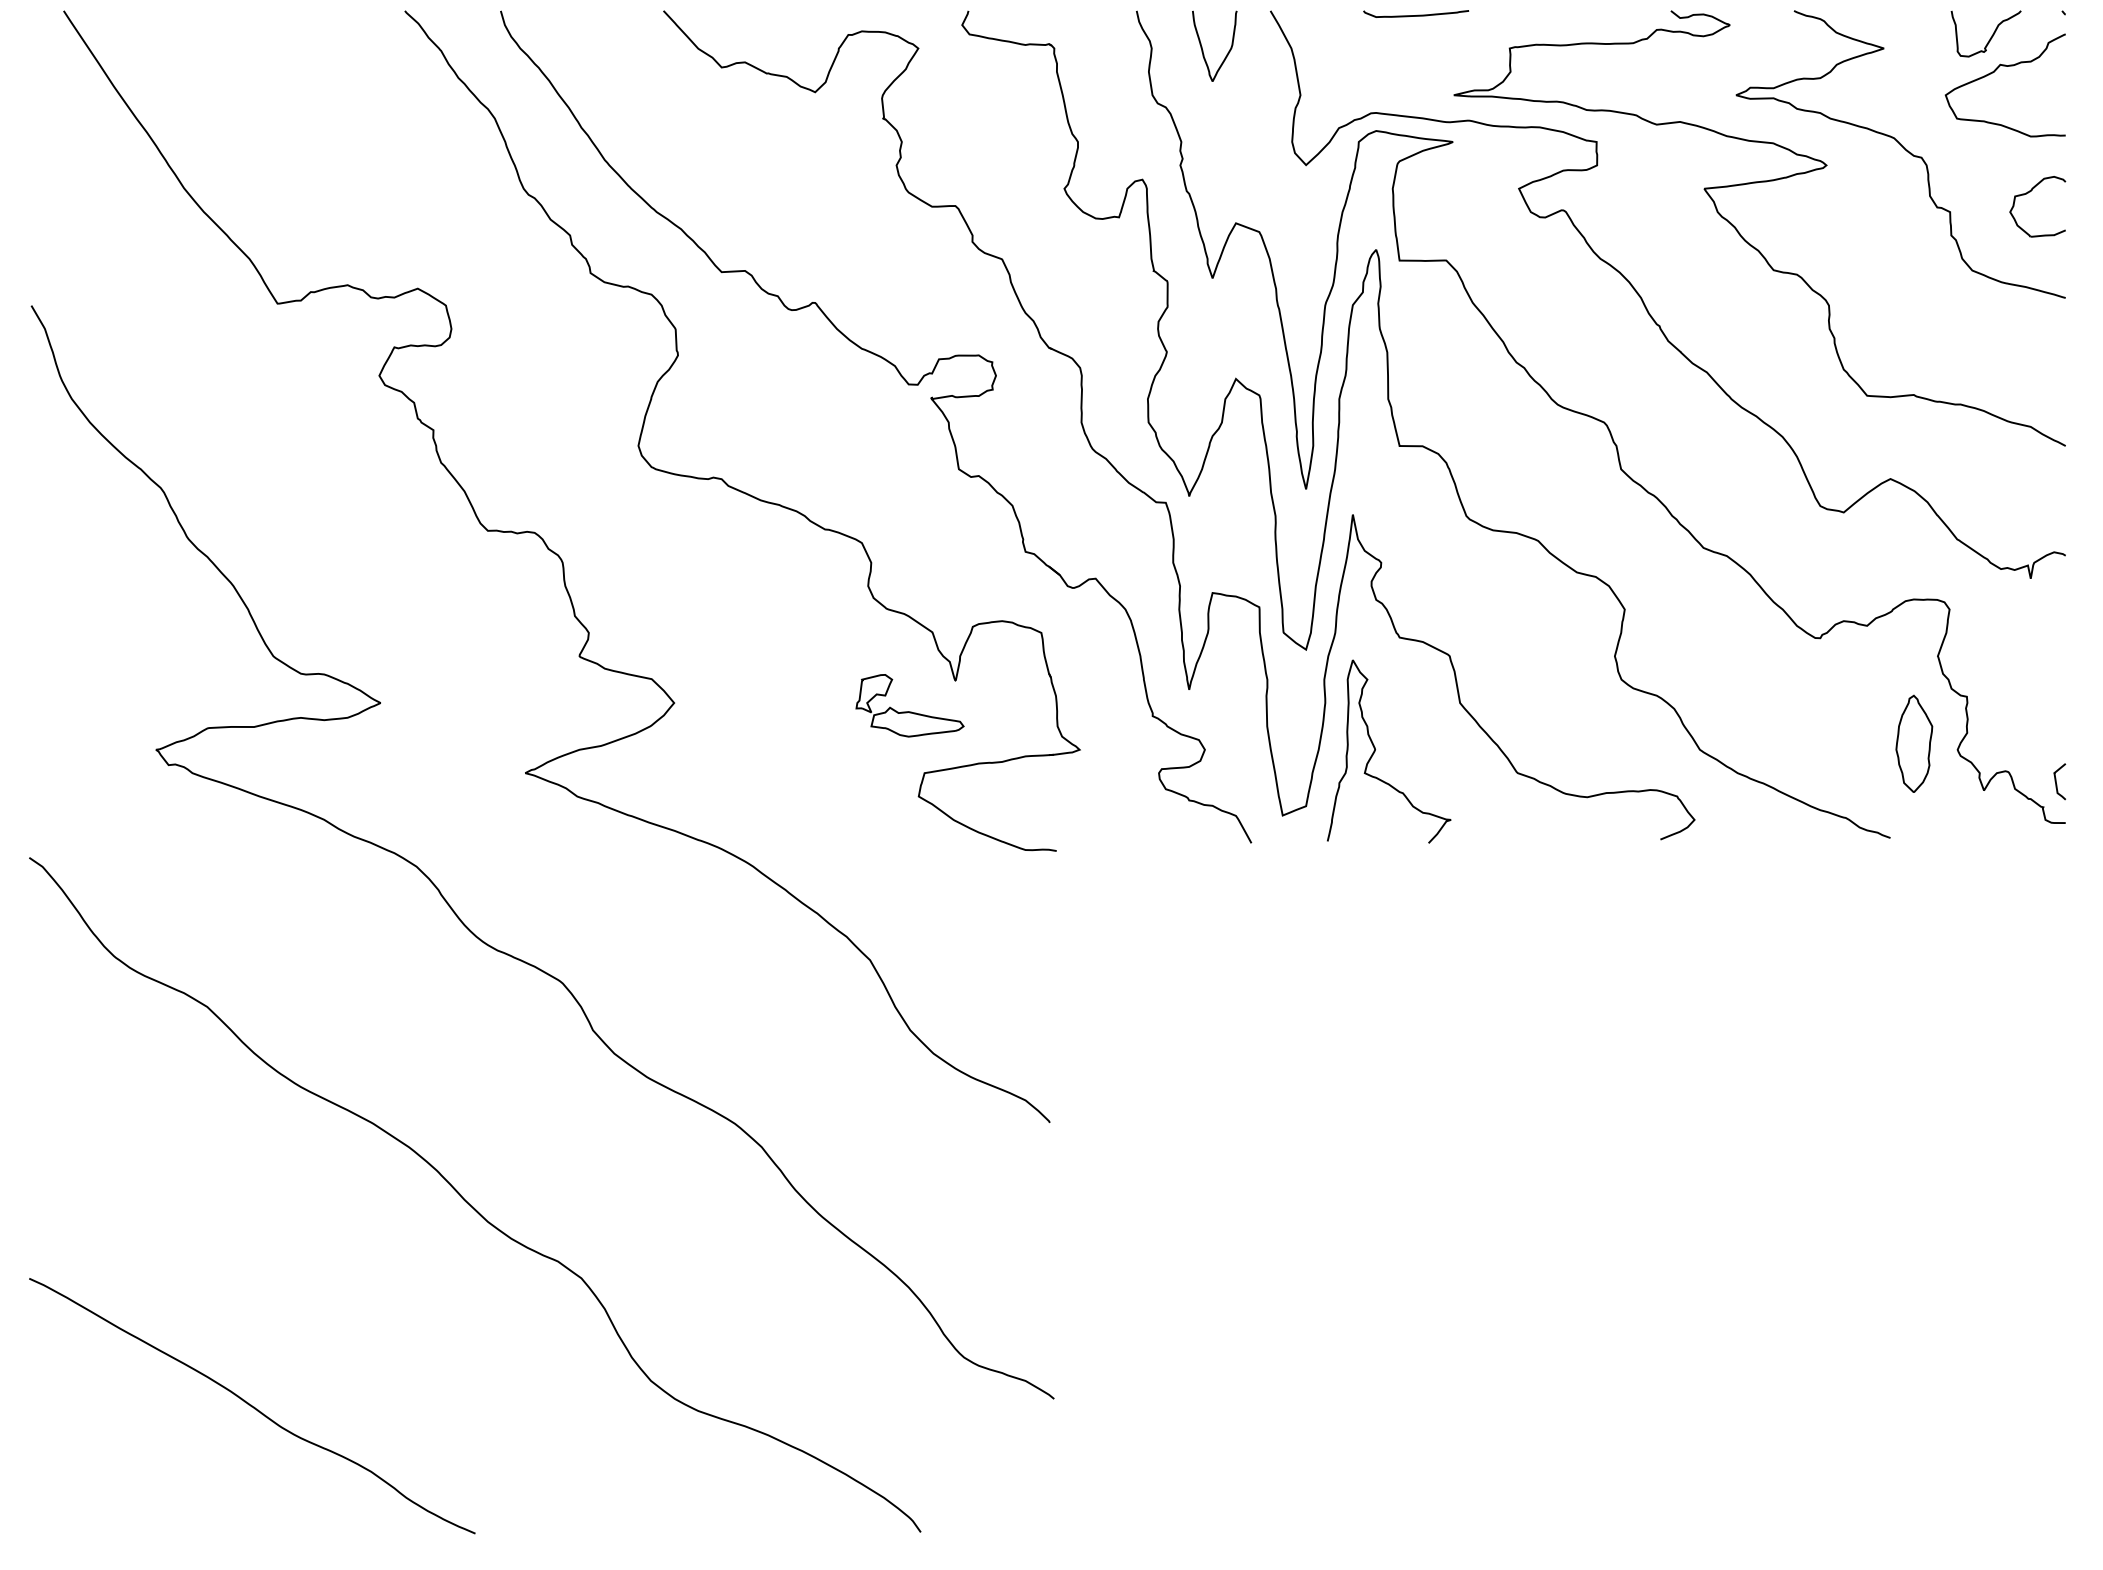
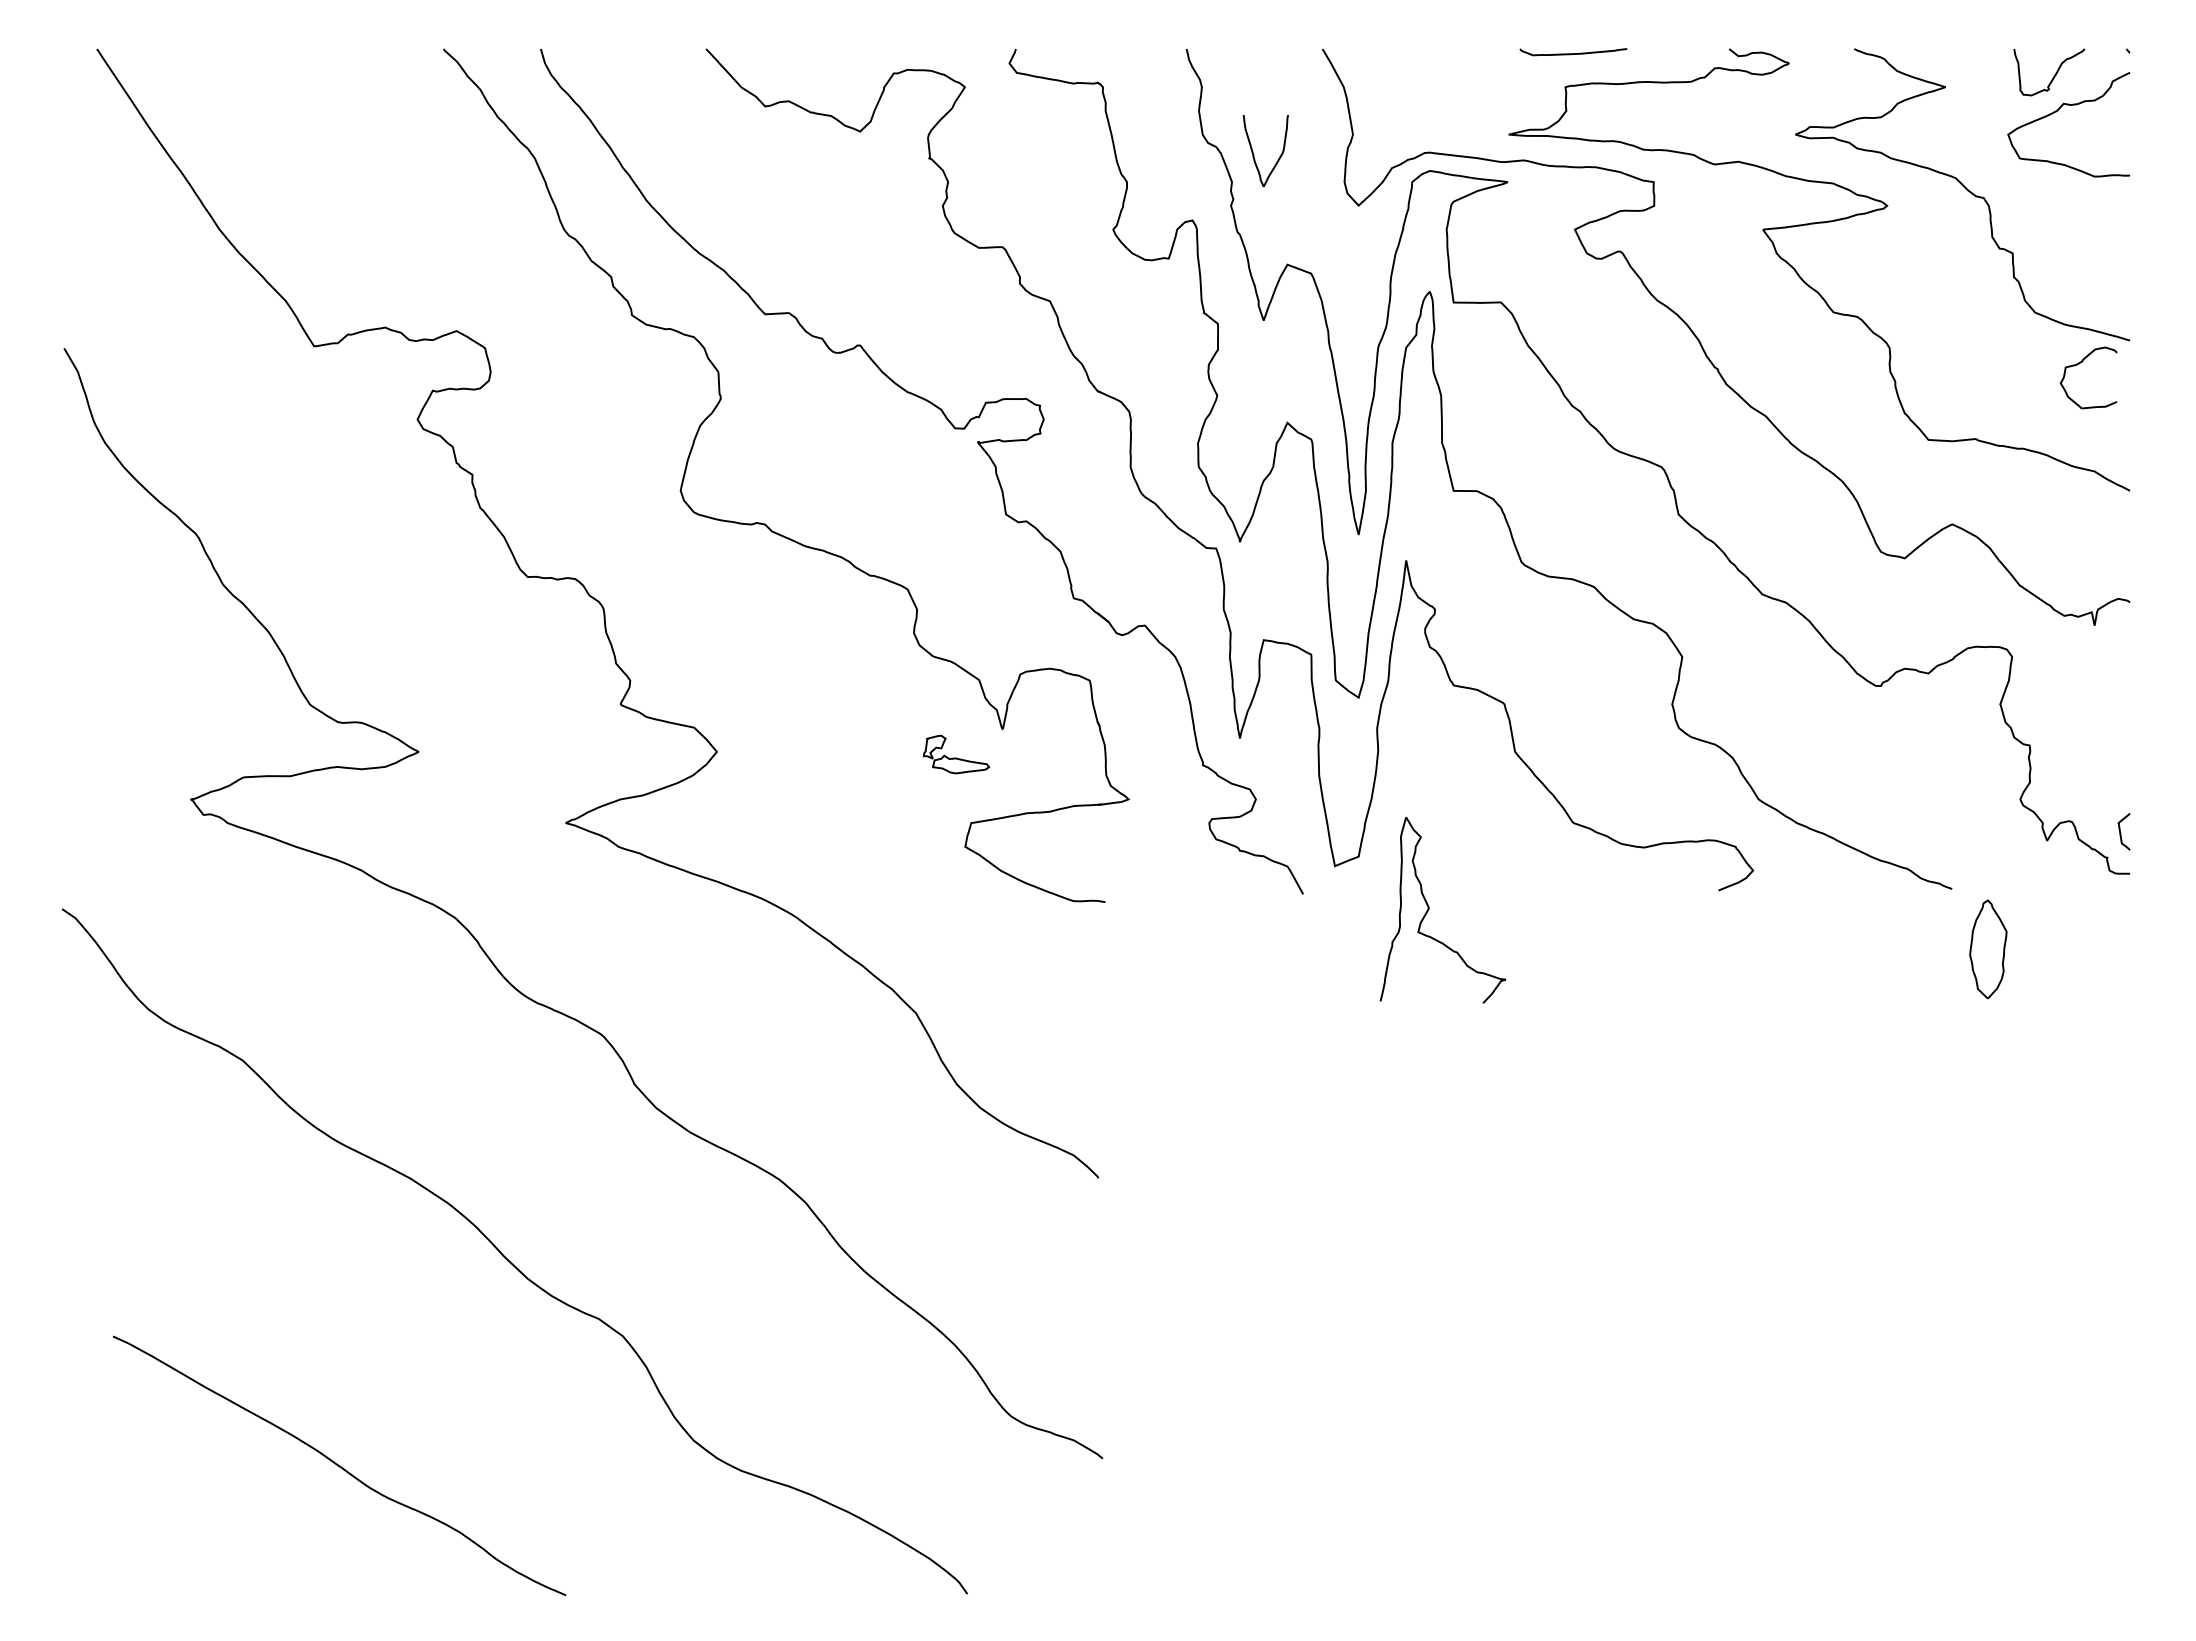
curve: (1416, 15) -> (1573, 53), moved
curve: (1202, 46) -> (1253, 151), moved
part: (2028, 193) -> (2079, 364), moved
part: (910, 705) -> (956, 754), size x0.6
part: (1914, 744) -> (1988, 949), moved
curve: (1375, 750) -> (1429, 909), moved
curve: (252, 1405) -> (339, 1465), moved

